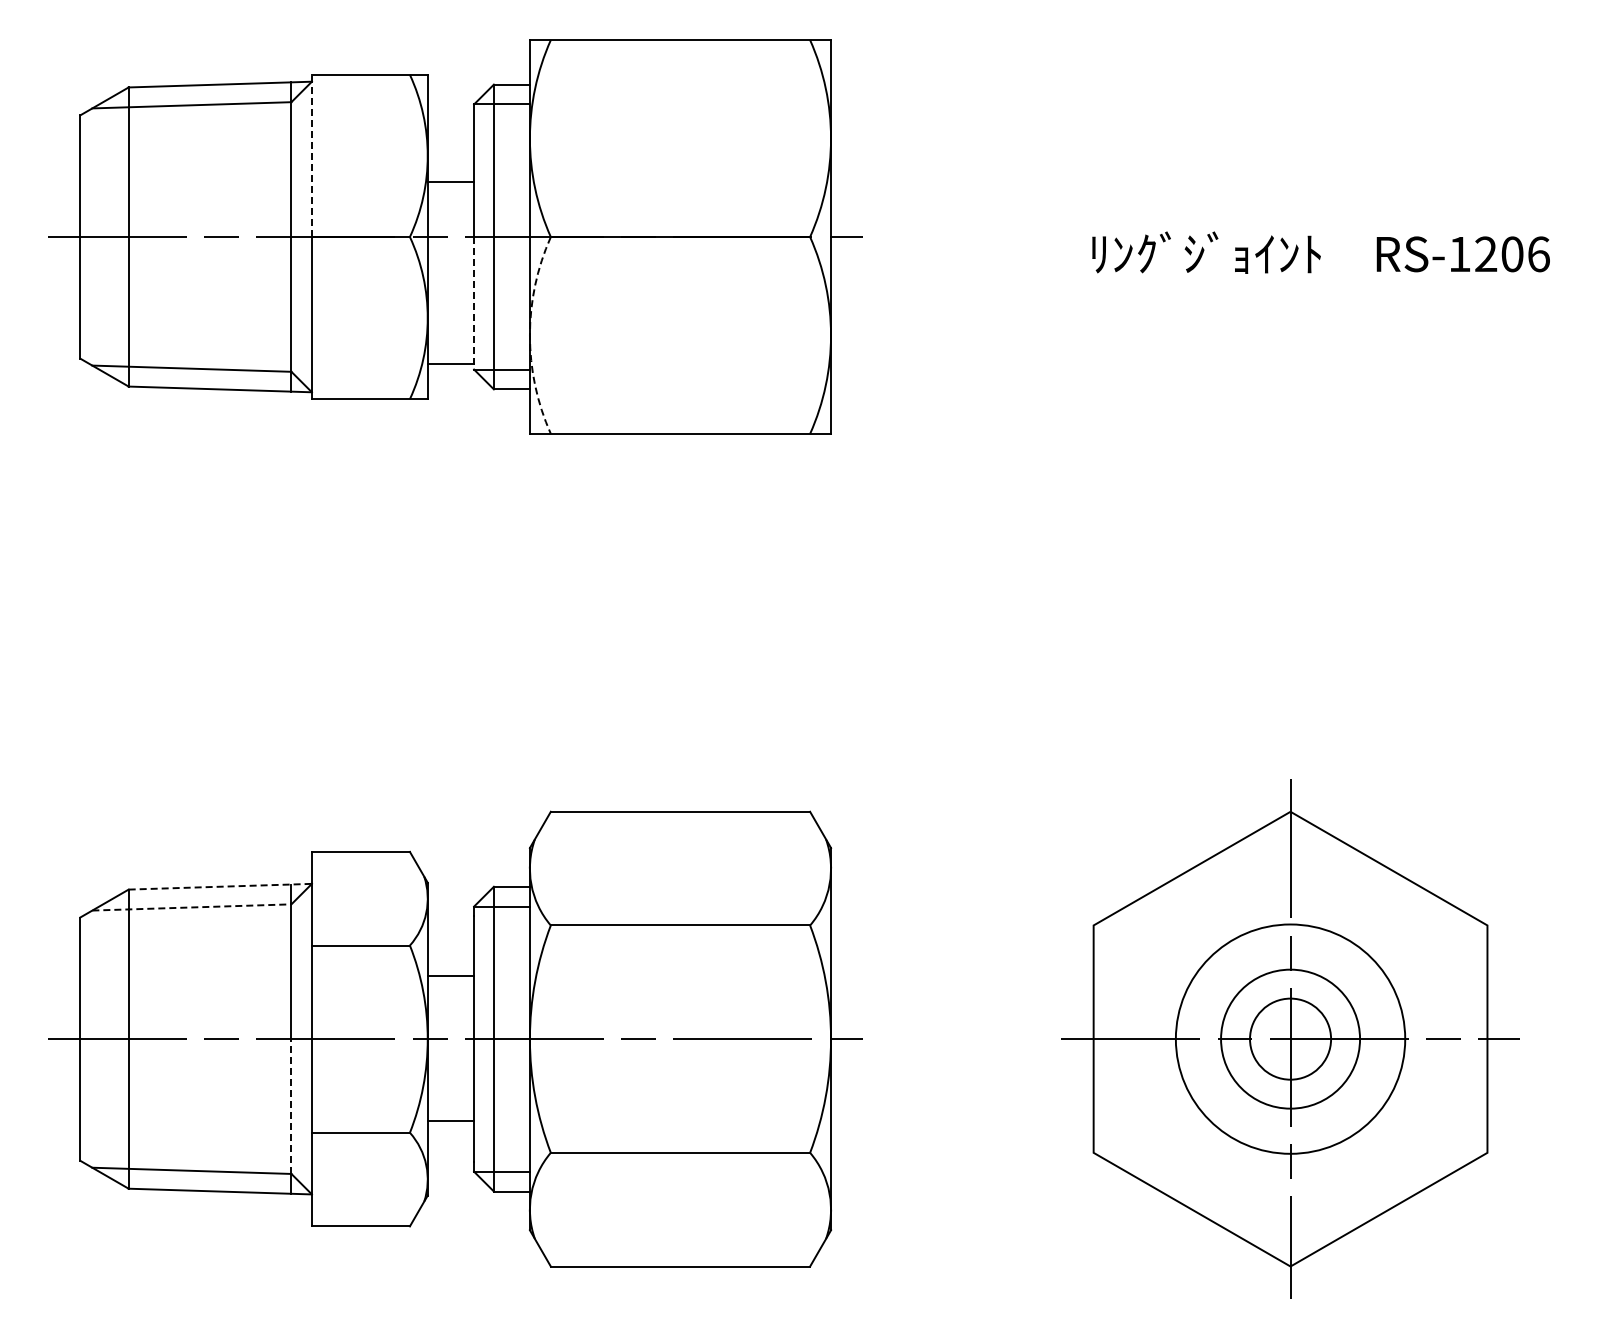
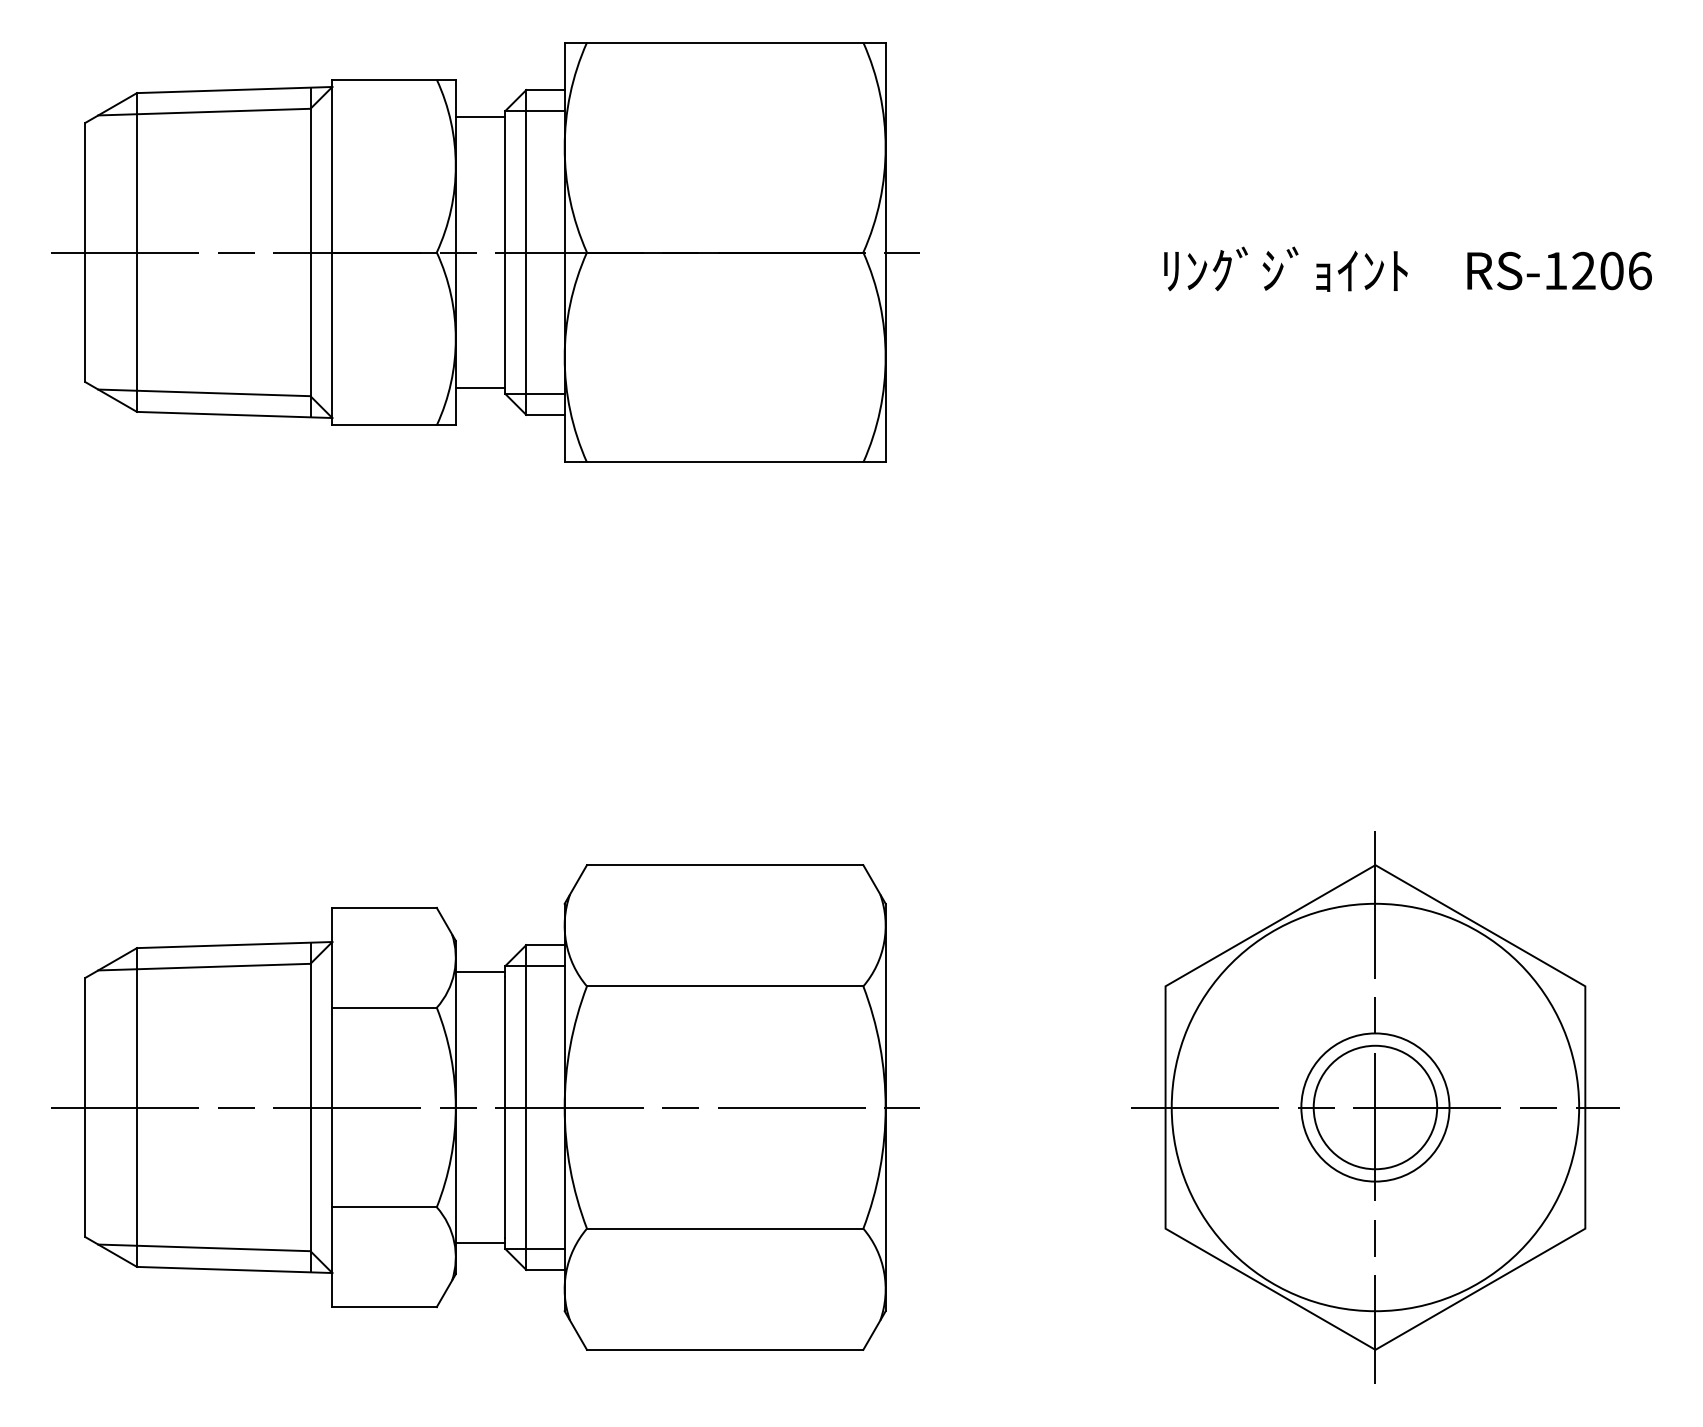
line: (311, 155) -> (331, 165), dashed -> solid
line: (450, 181) -> (480, 116), moved
line: (474, 303) -> (505, 323), dashed -> solid
arc: (529, 335) -> (564, 357), dashed -> solid
line: (220, 886) -> (234, 944), dashed -> solid
line: (191, 907) -> (203, 967), dashed -> solid
line: (450, 975) -> (480, 971), moved
circle: (1290, 1039) -> (1375, 1107), size x1.43
circle: (1290, 1039) -> (1375, 1107), size x1.67
line: (291, 1106) -> (310, 1179), dashed -> solid
line: (450, 1120) -> (480, 1243), moved

